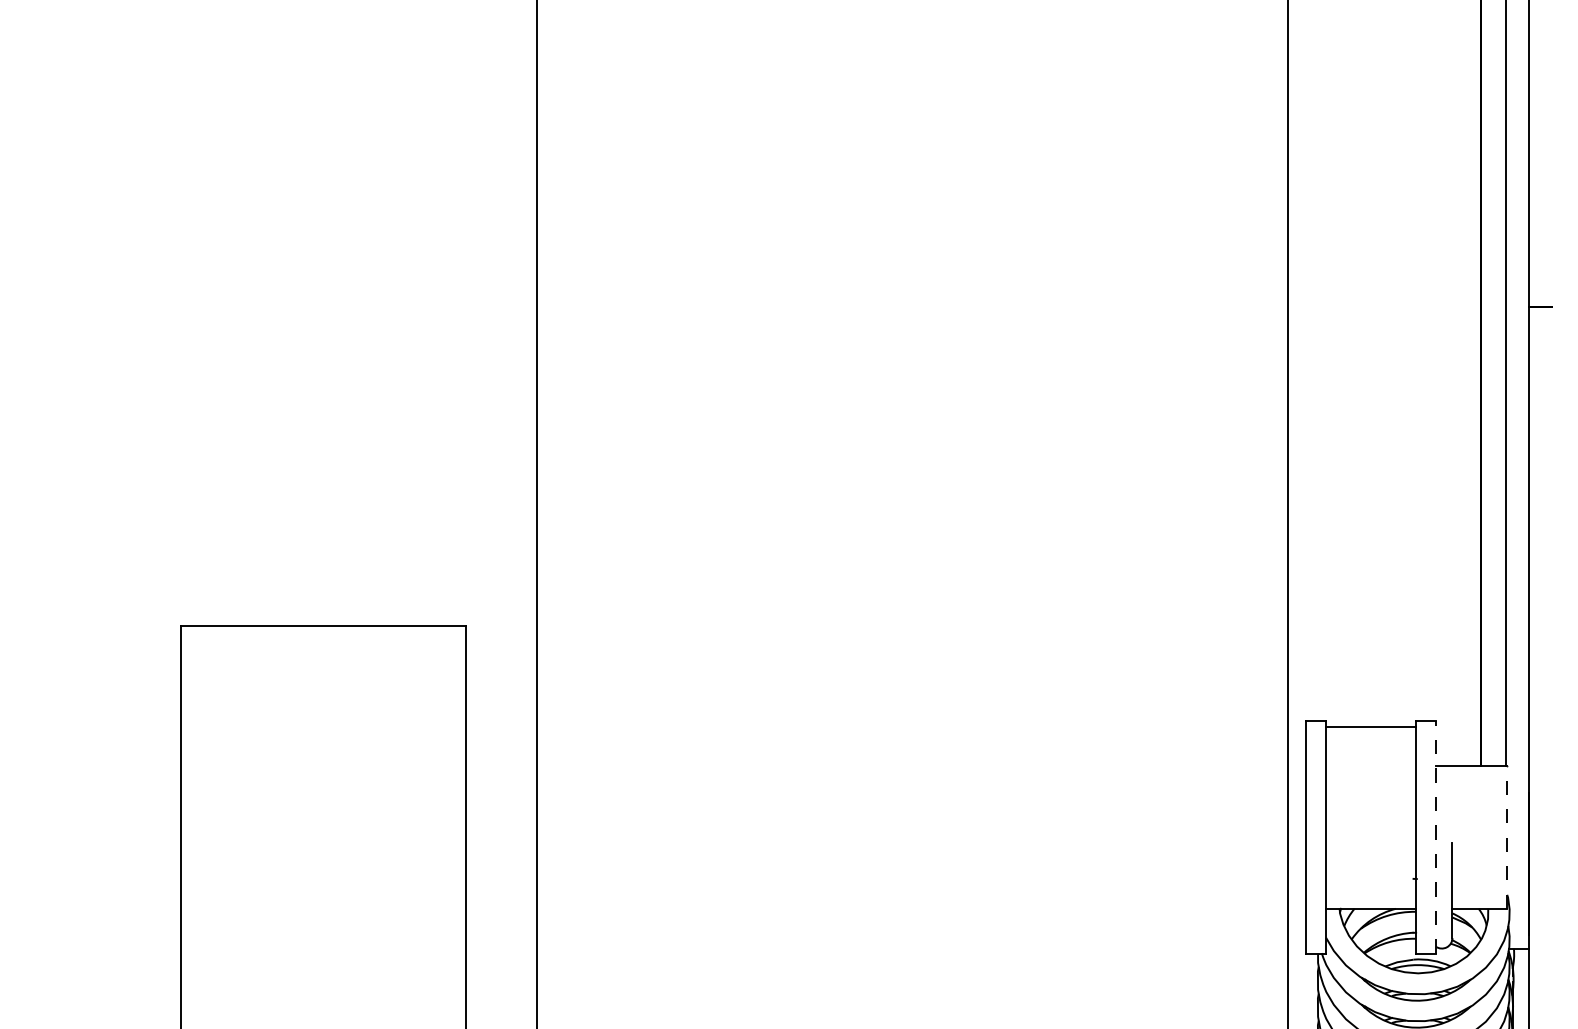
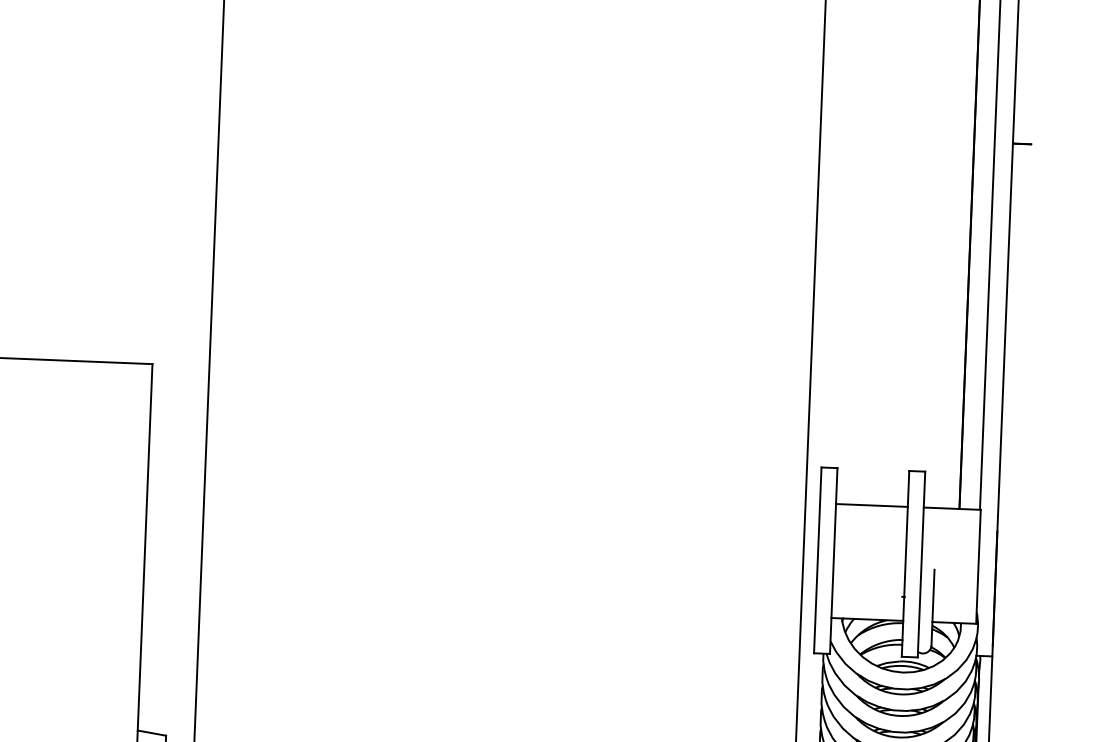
line: (1370, 727) -> (871, 505), moved
line: (1435, 837) -> (921, 564), dashed -> solid
line: (1507, 837) -> (978, 566), dashed -> solid

